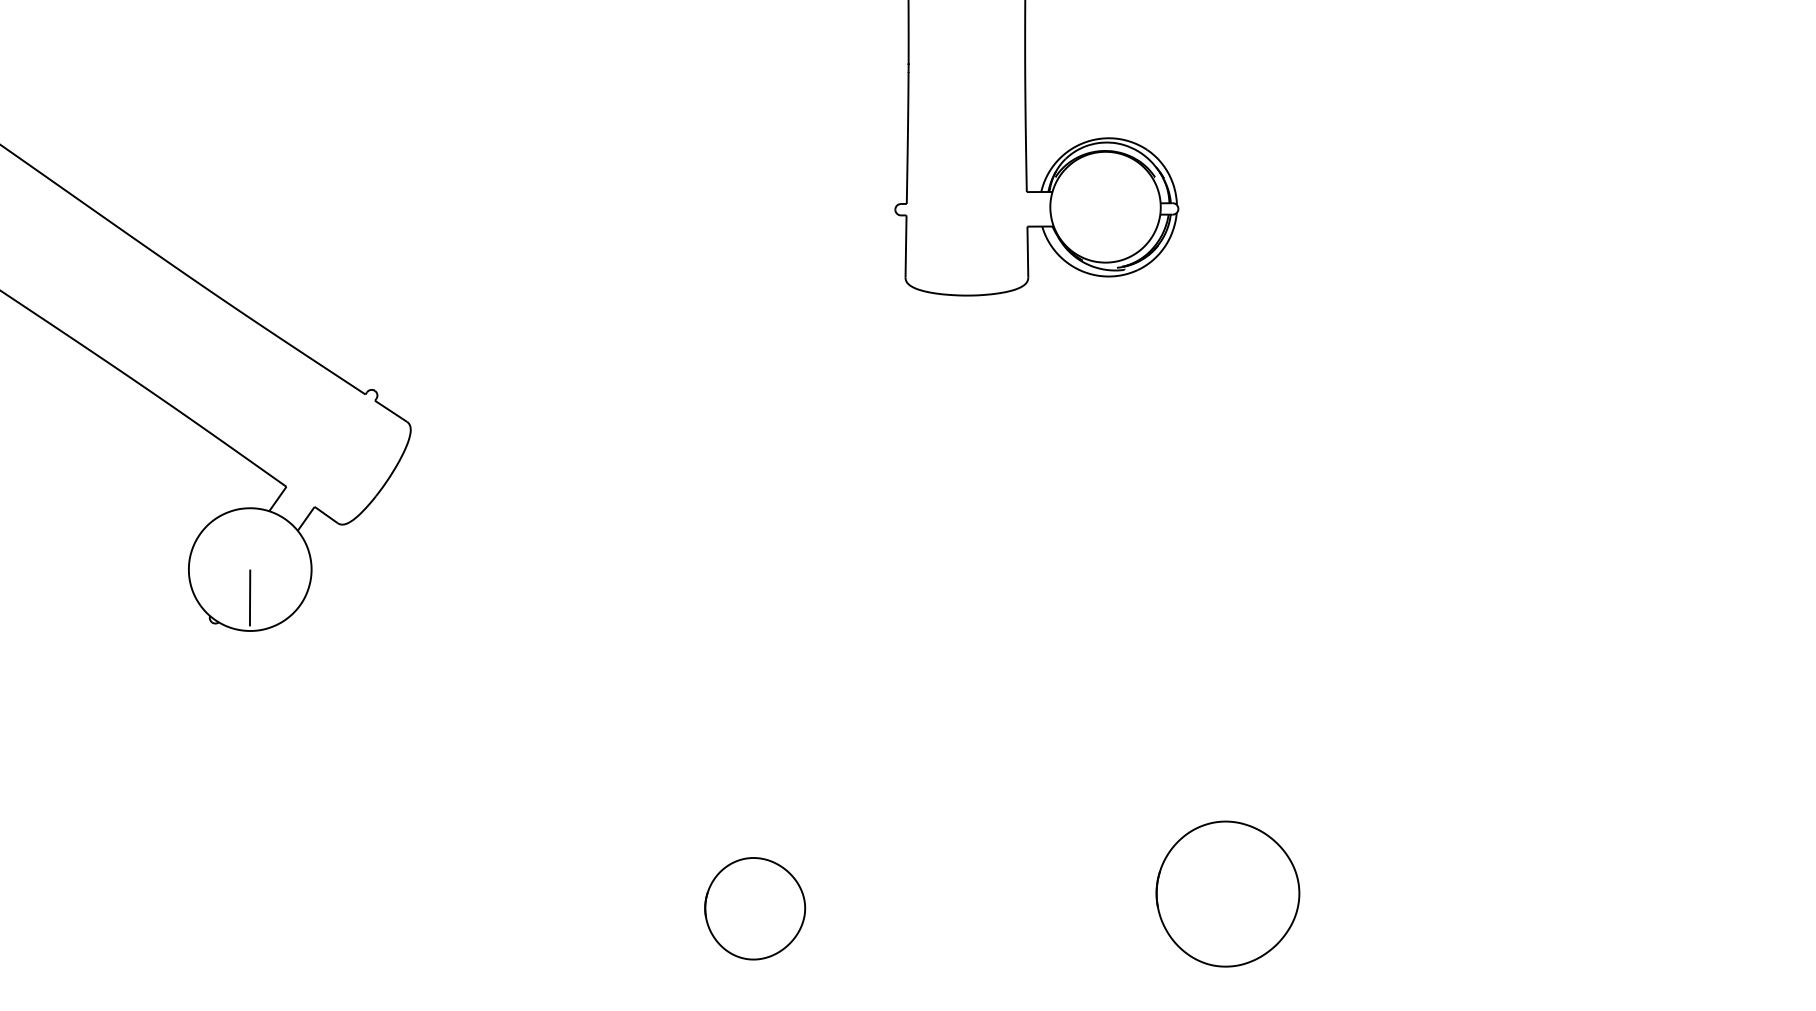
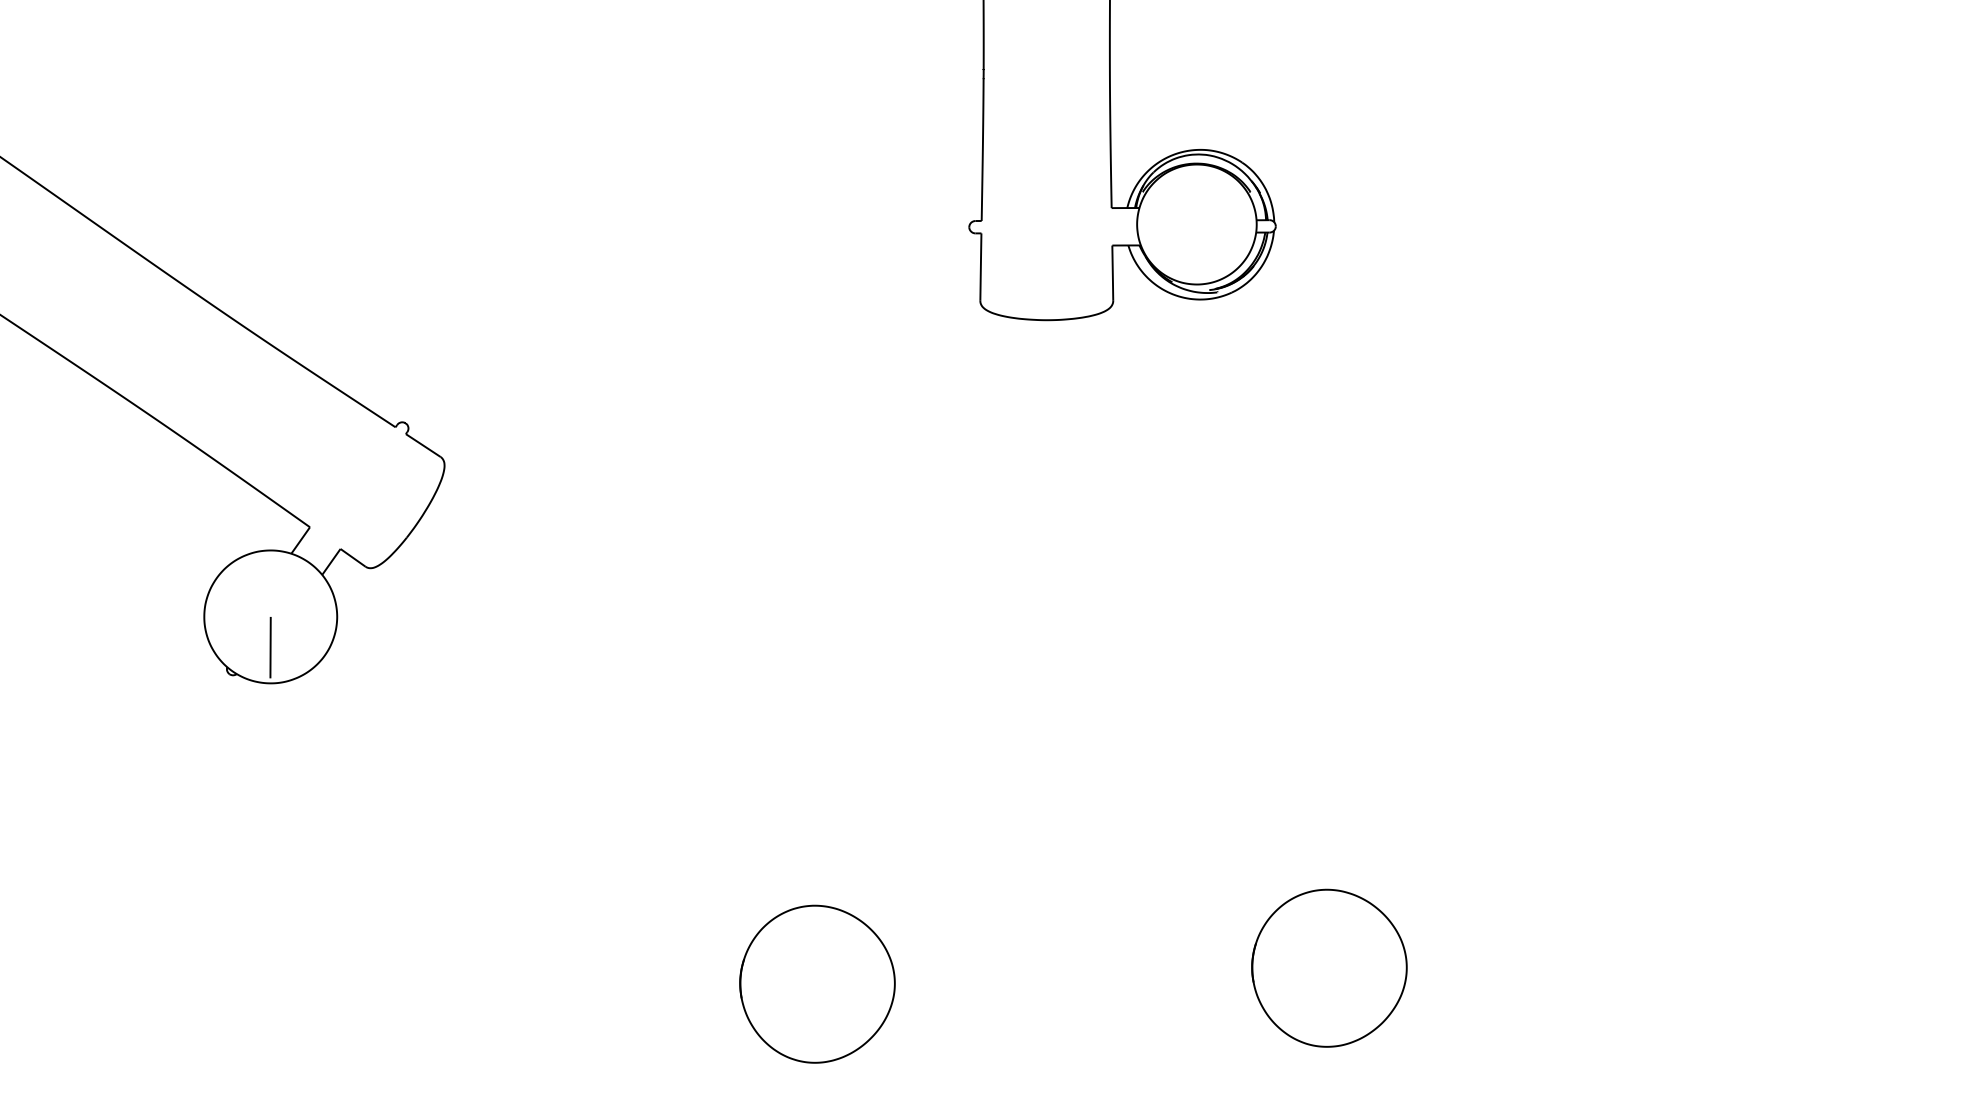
part: (755, 908) -> (817, 983), size x1.43

